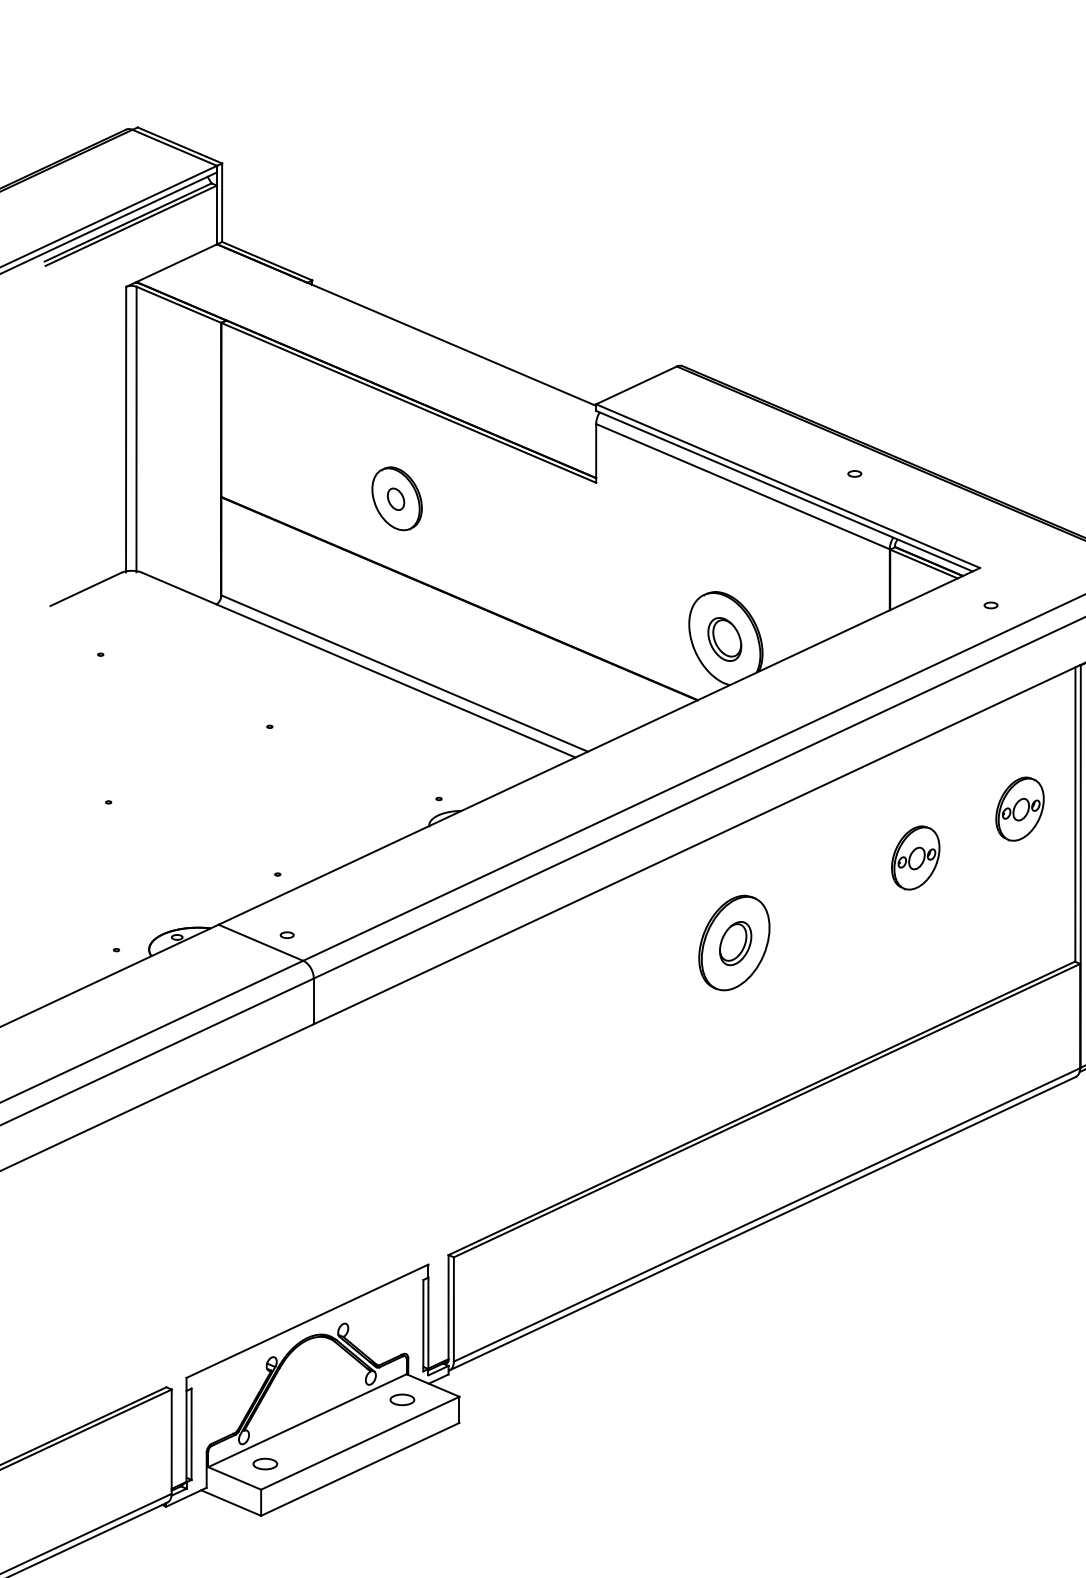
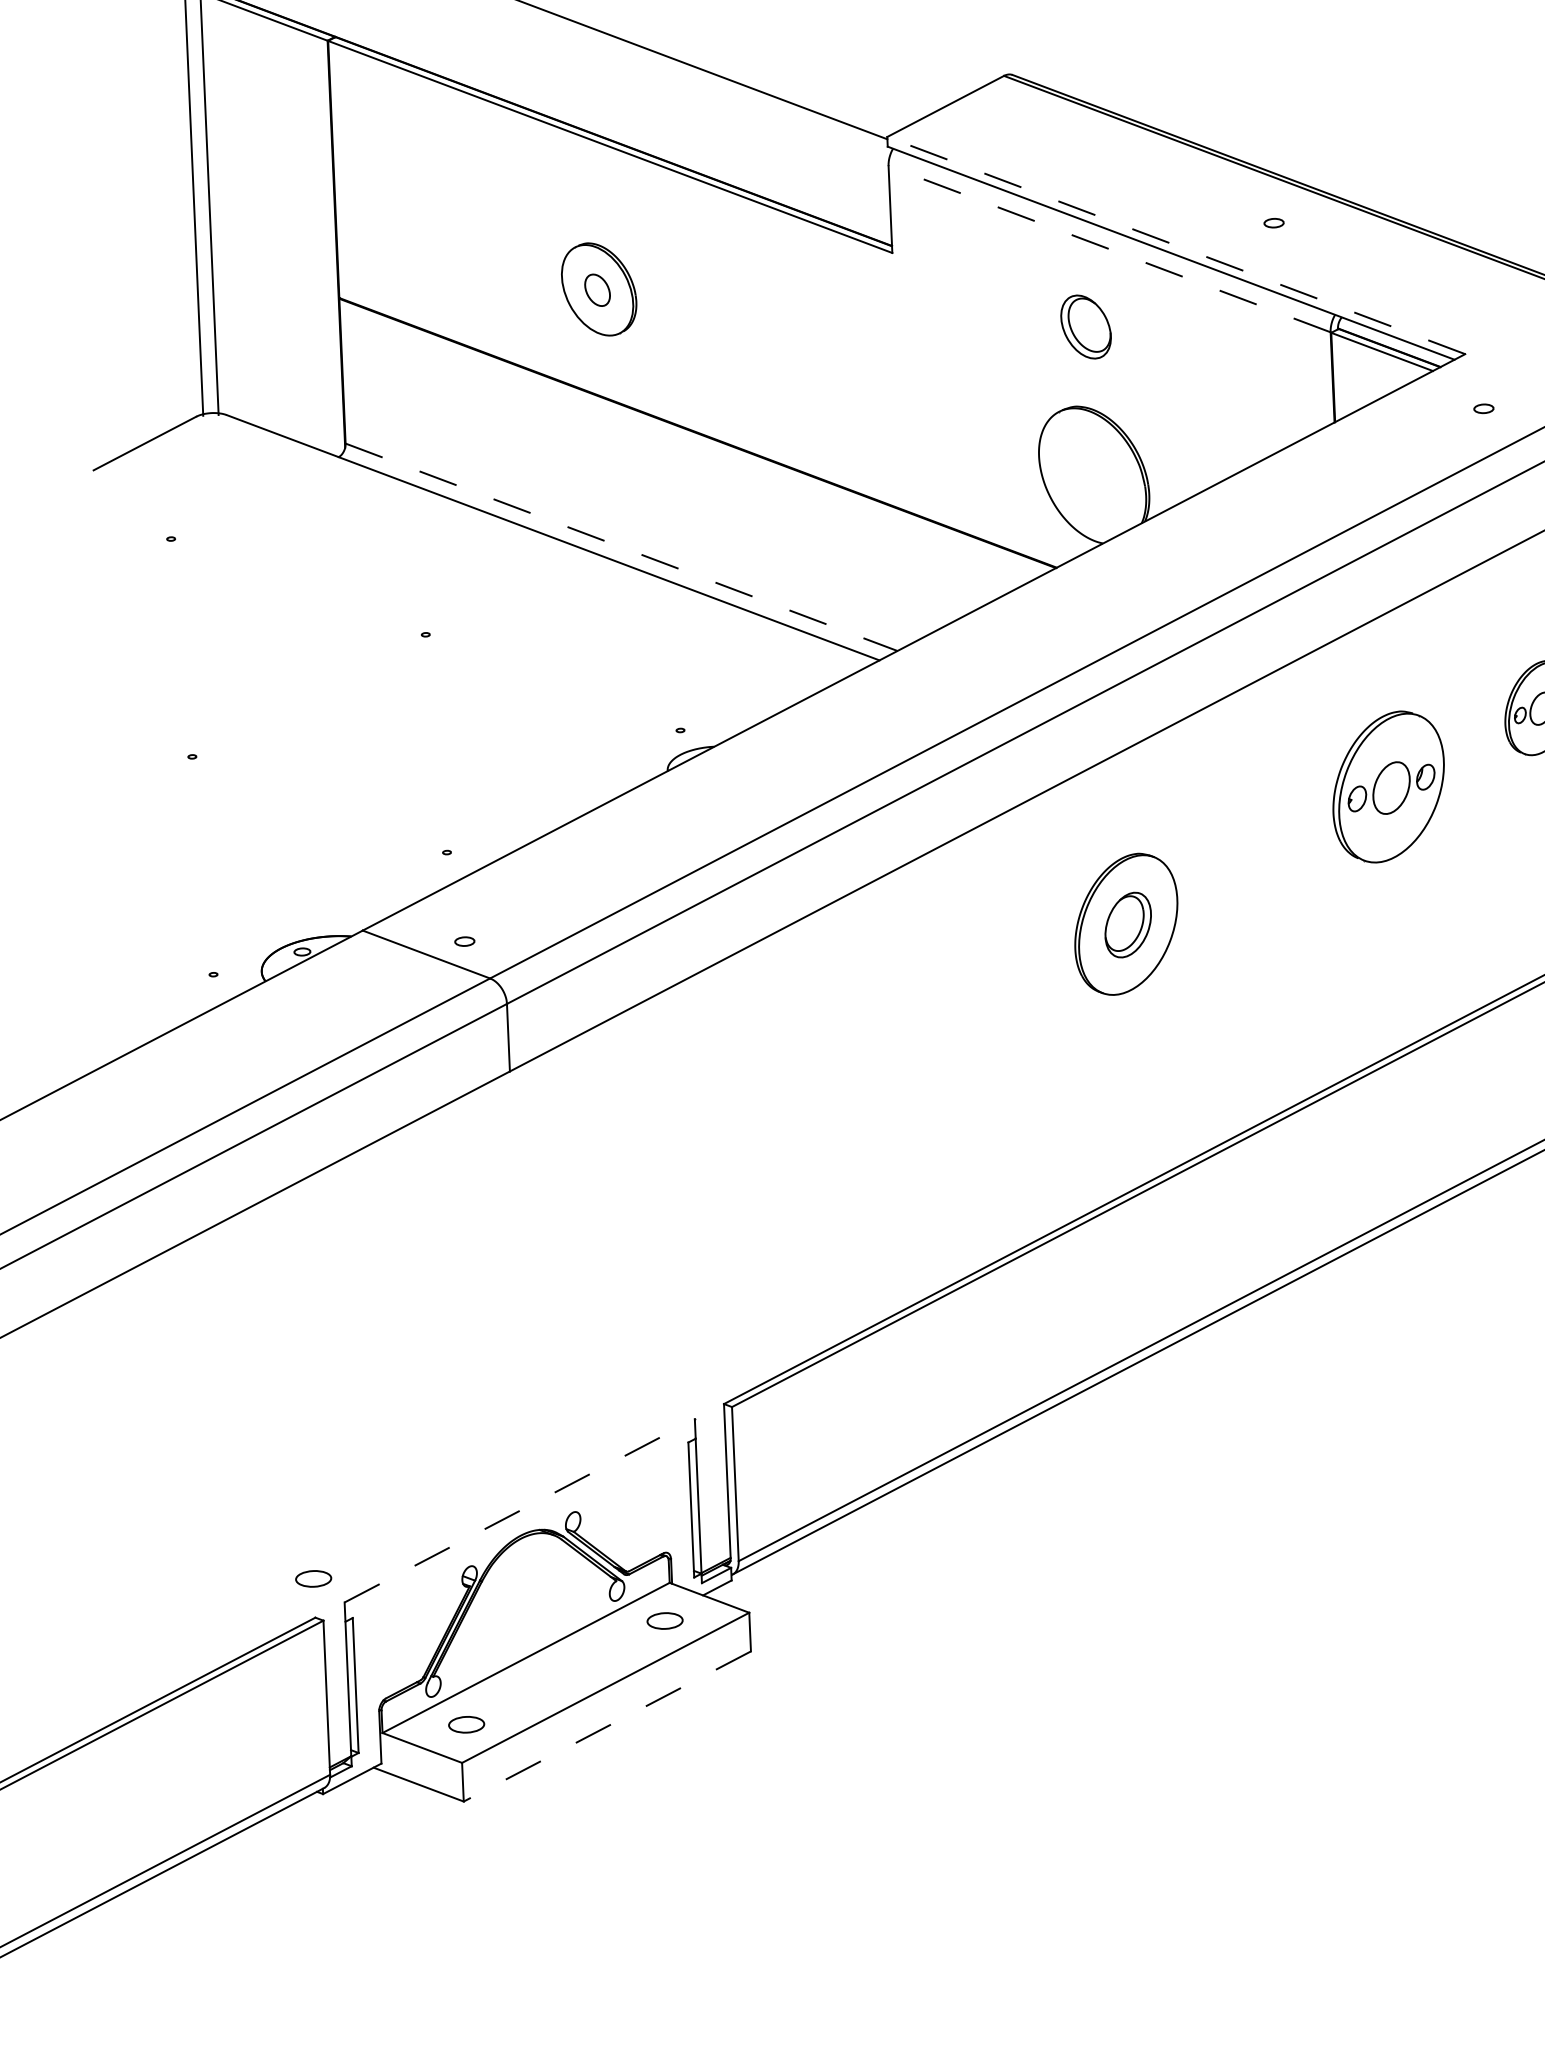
line: (743, 486) -> (1110, 248), solid -> dashed
line: (788, 486) -> (1176, 246), solid -> dashed
part: (724, 639) -> (1085, 327), moved
line: (405, 673) -> (622, 547), solid -> dashed
part: (915, 857) -> (1388, 786), size x1.6
line: (307, 1321) -> (519, 1511), solid -> dashed
part: (166, 1360) -> (313, 1578), added
line: (360, 1469) -> (607, 1726), solid -> dashed

